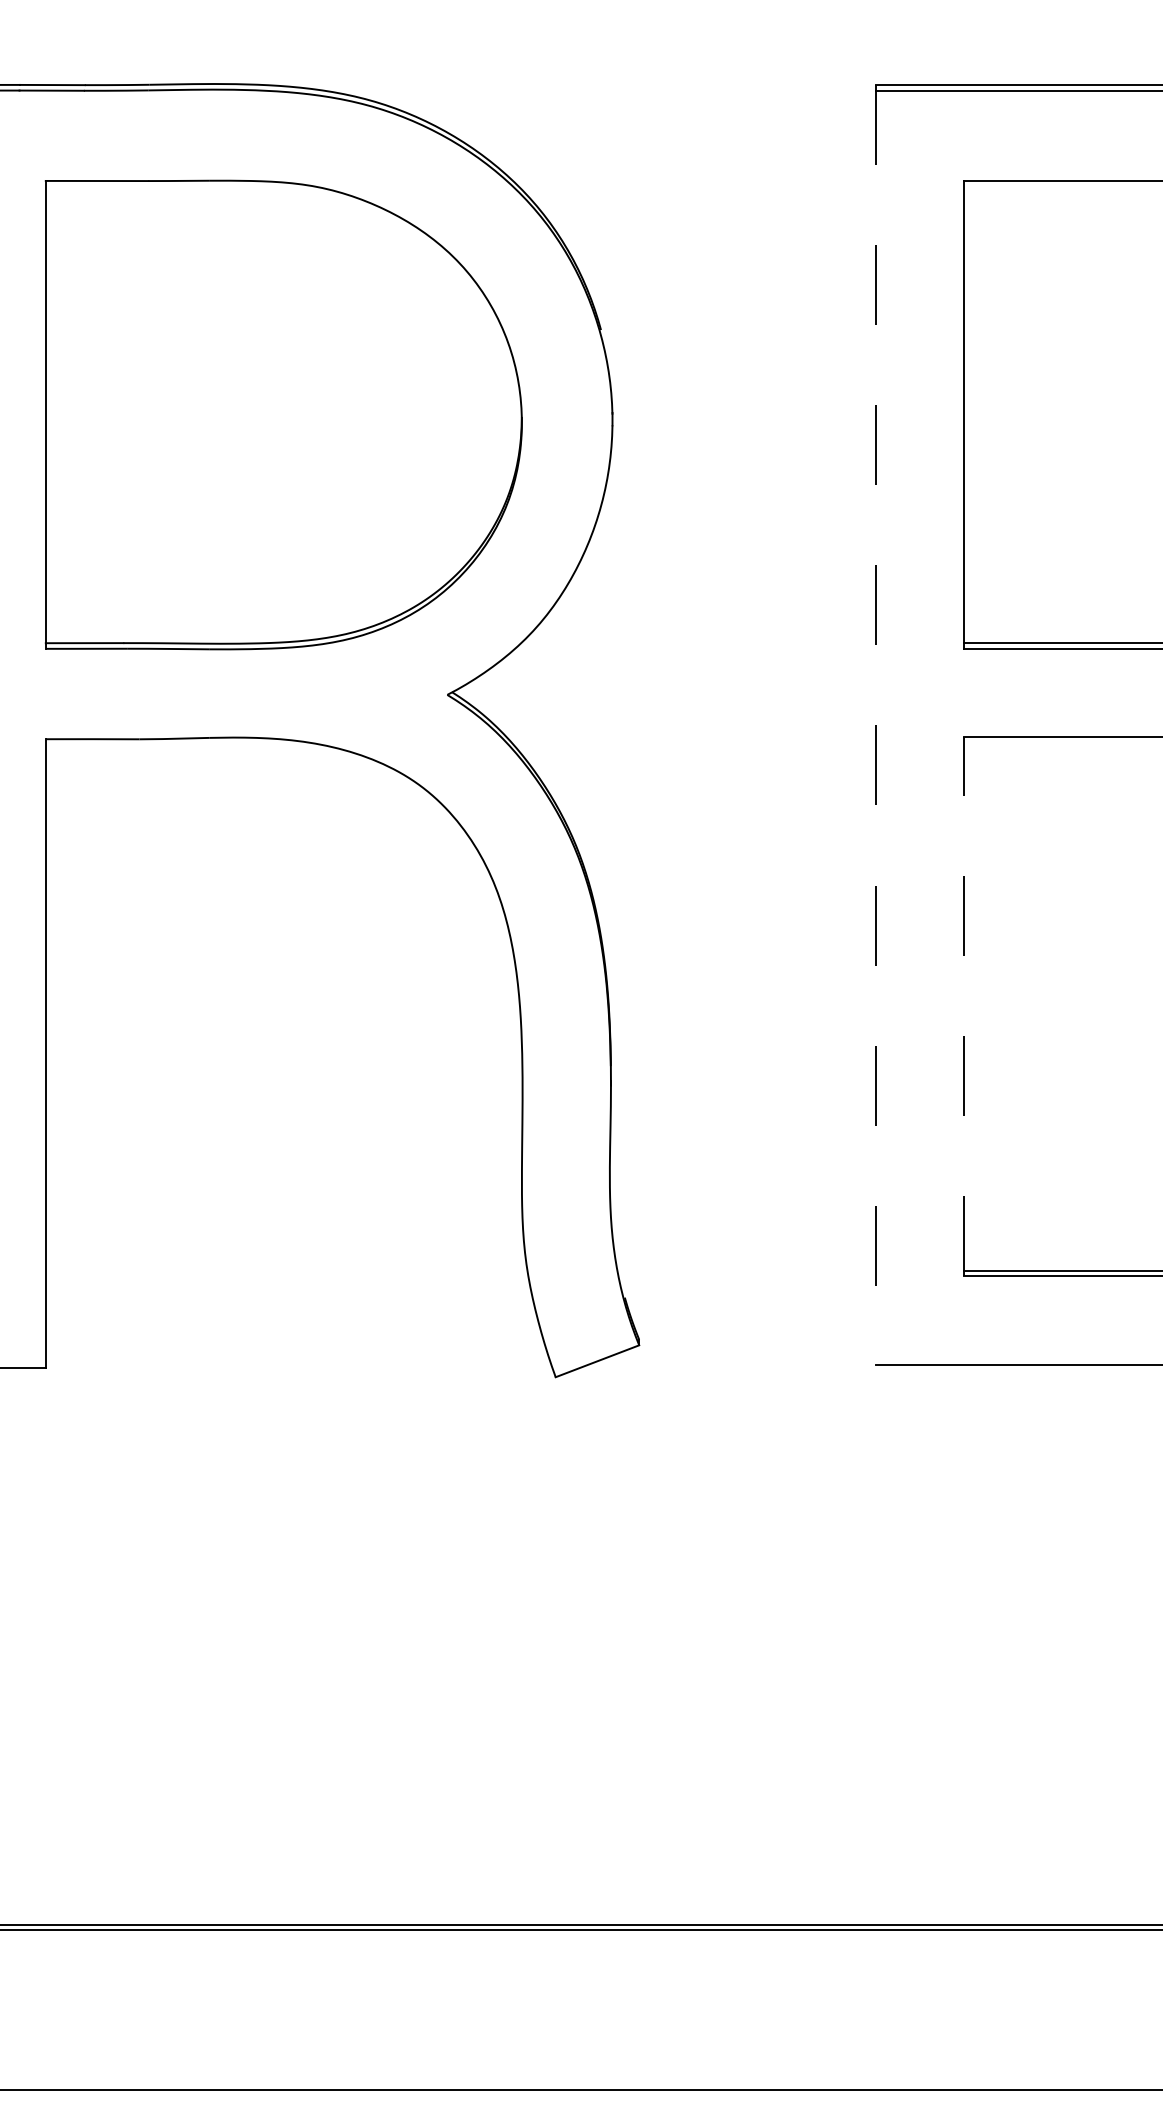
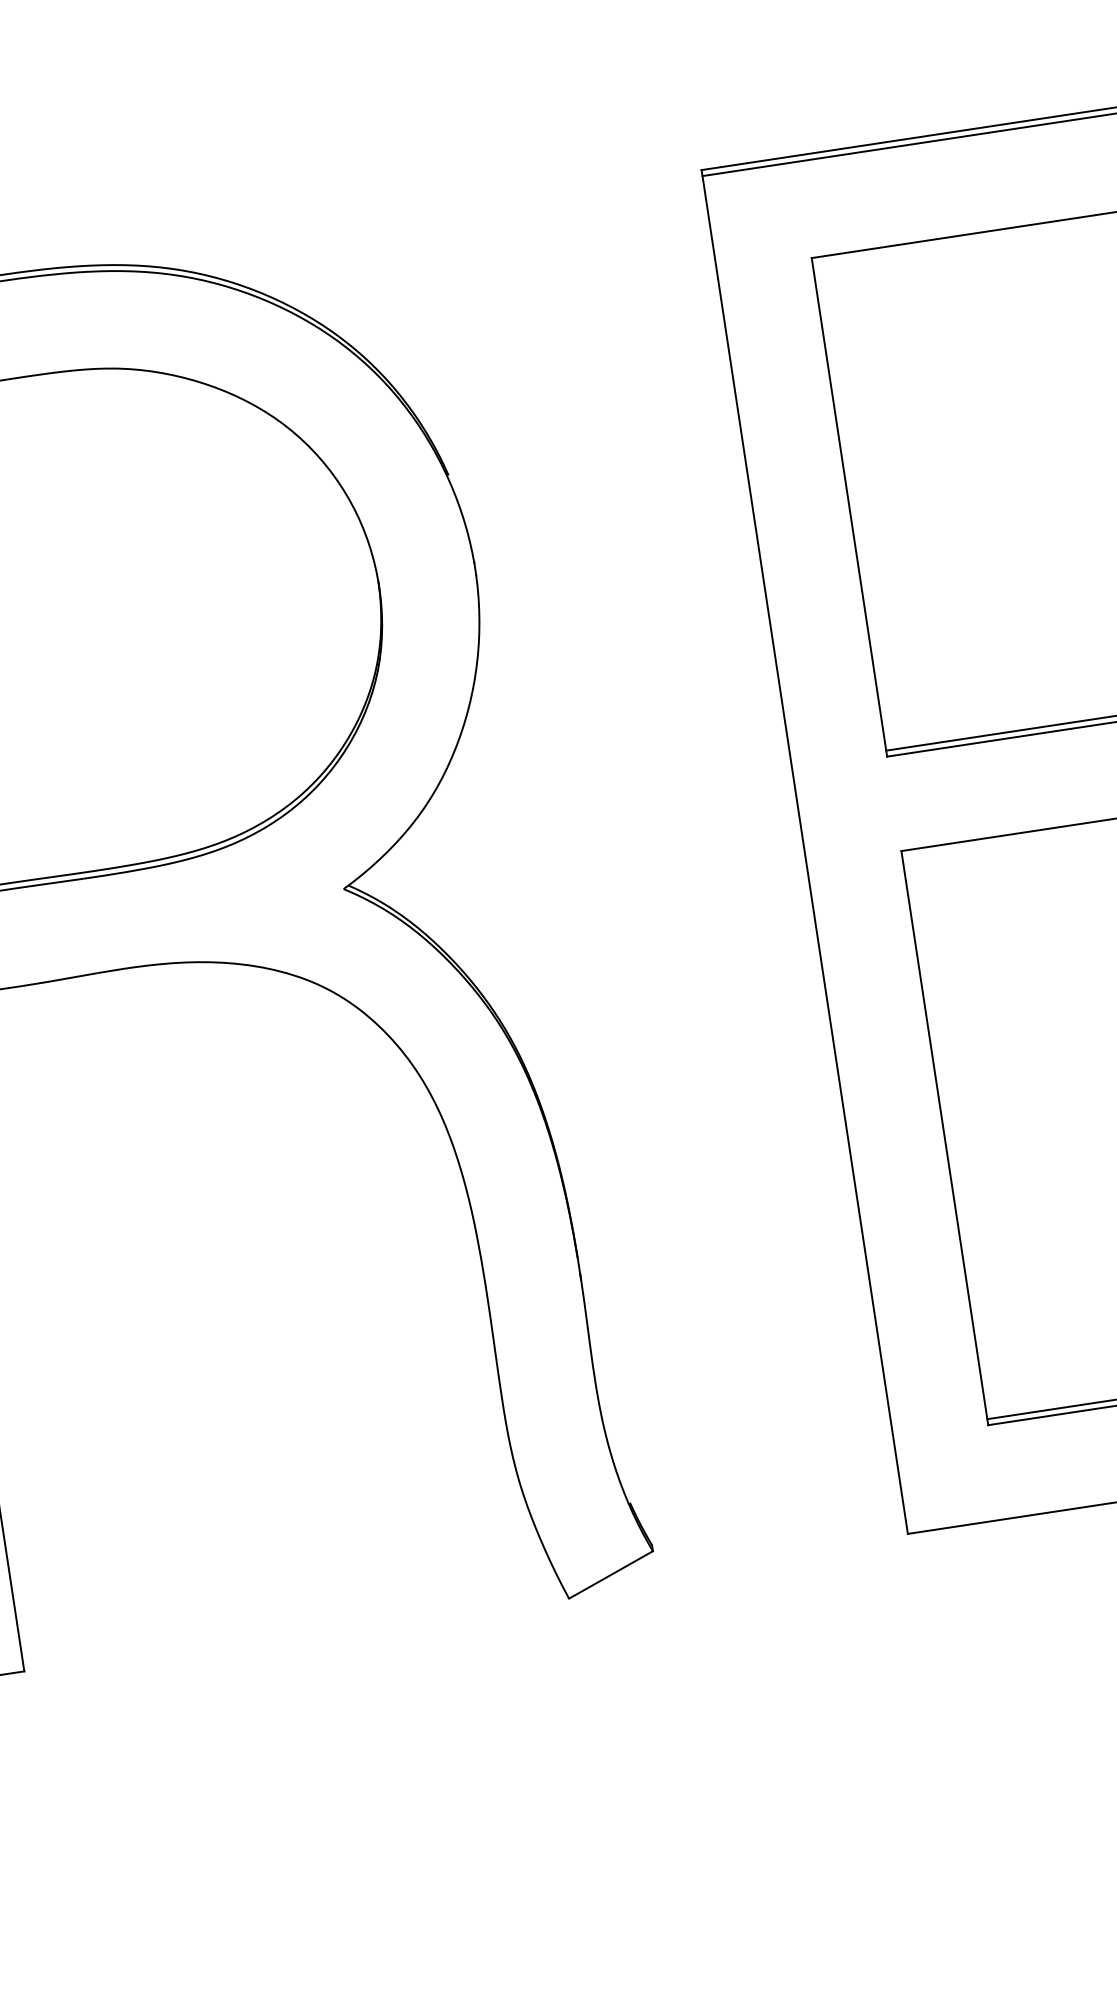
line: (875, 724) -> (804, 851), dashed -> solid
line: (964, 1006) -> (944, 1137), dashed -> solid

